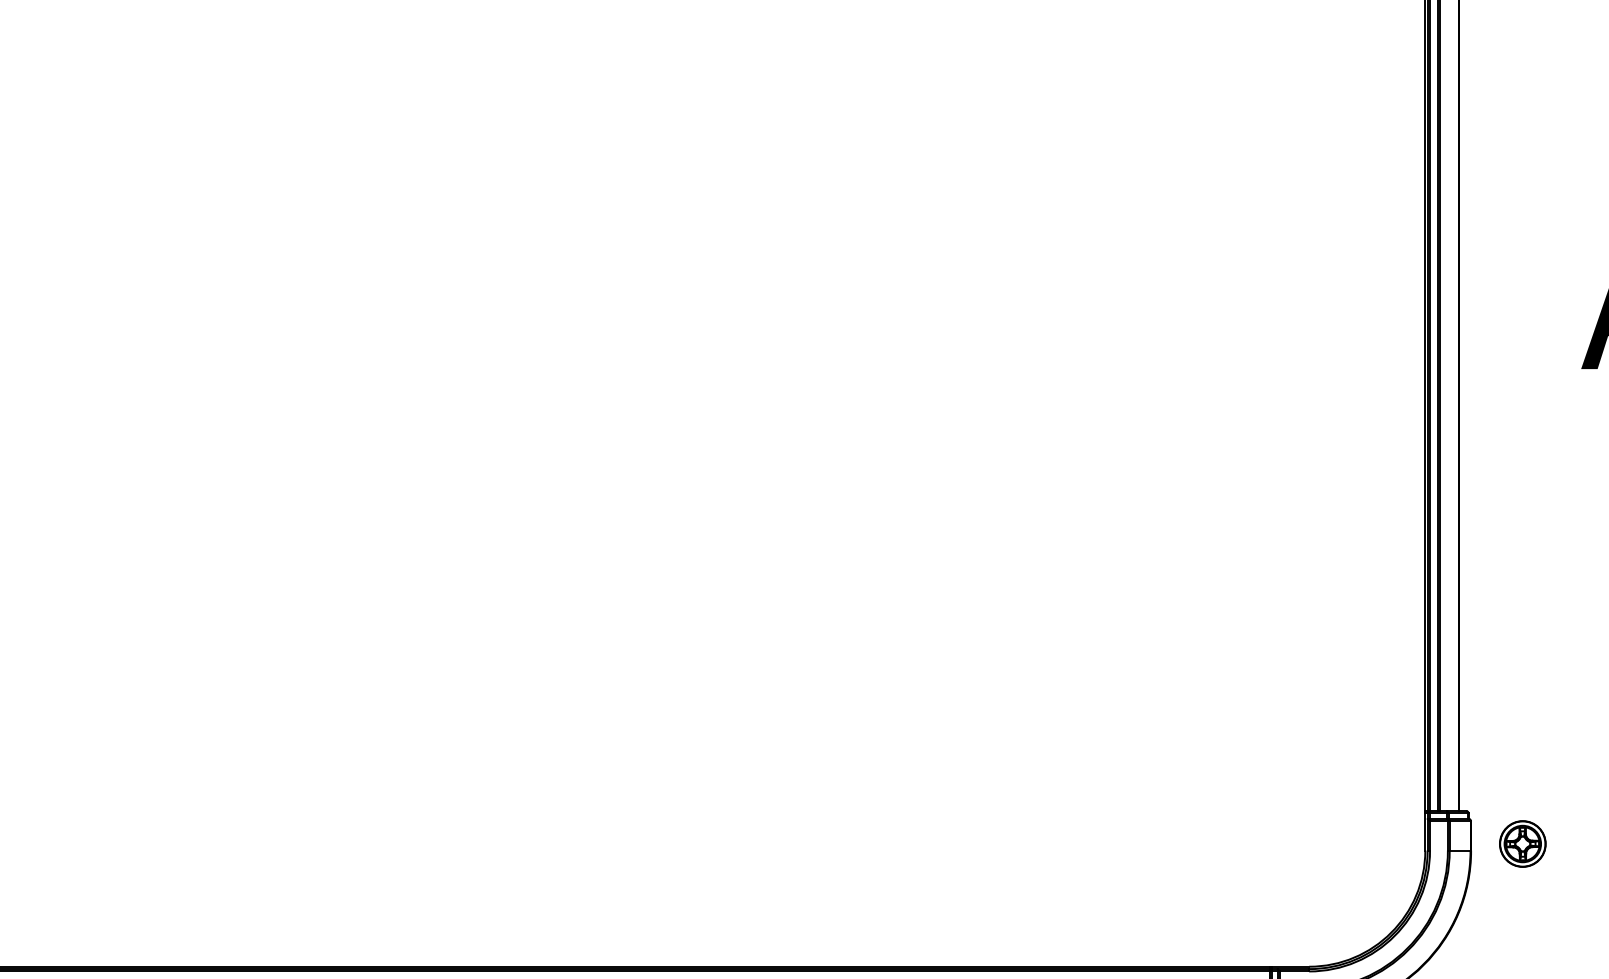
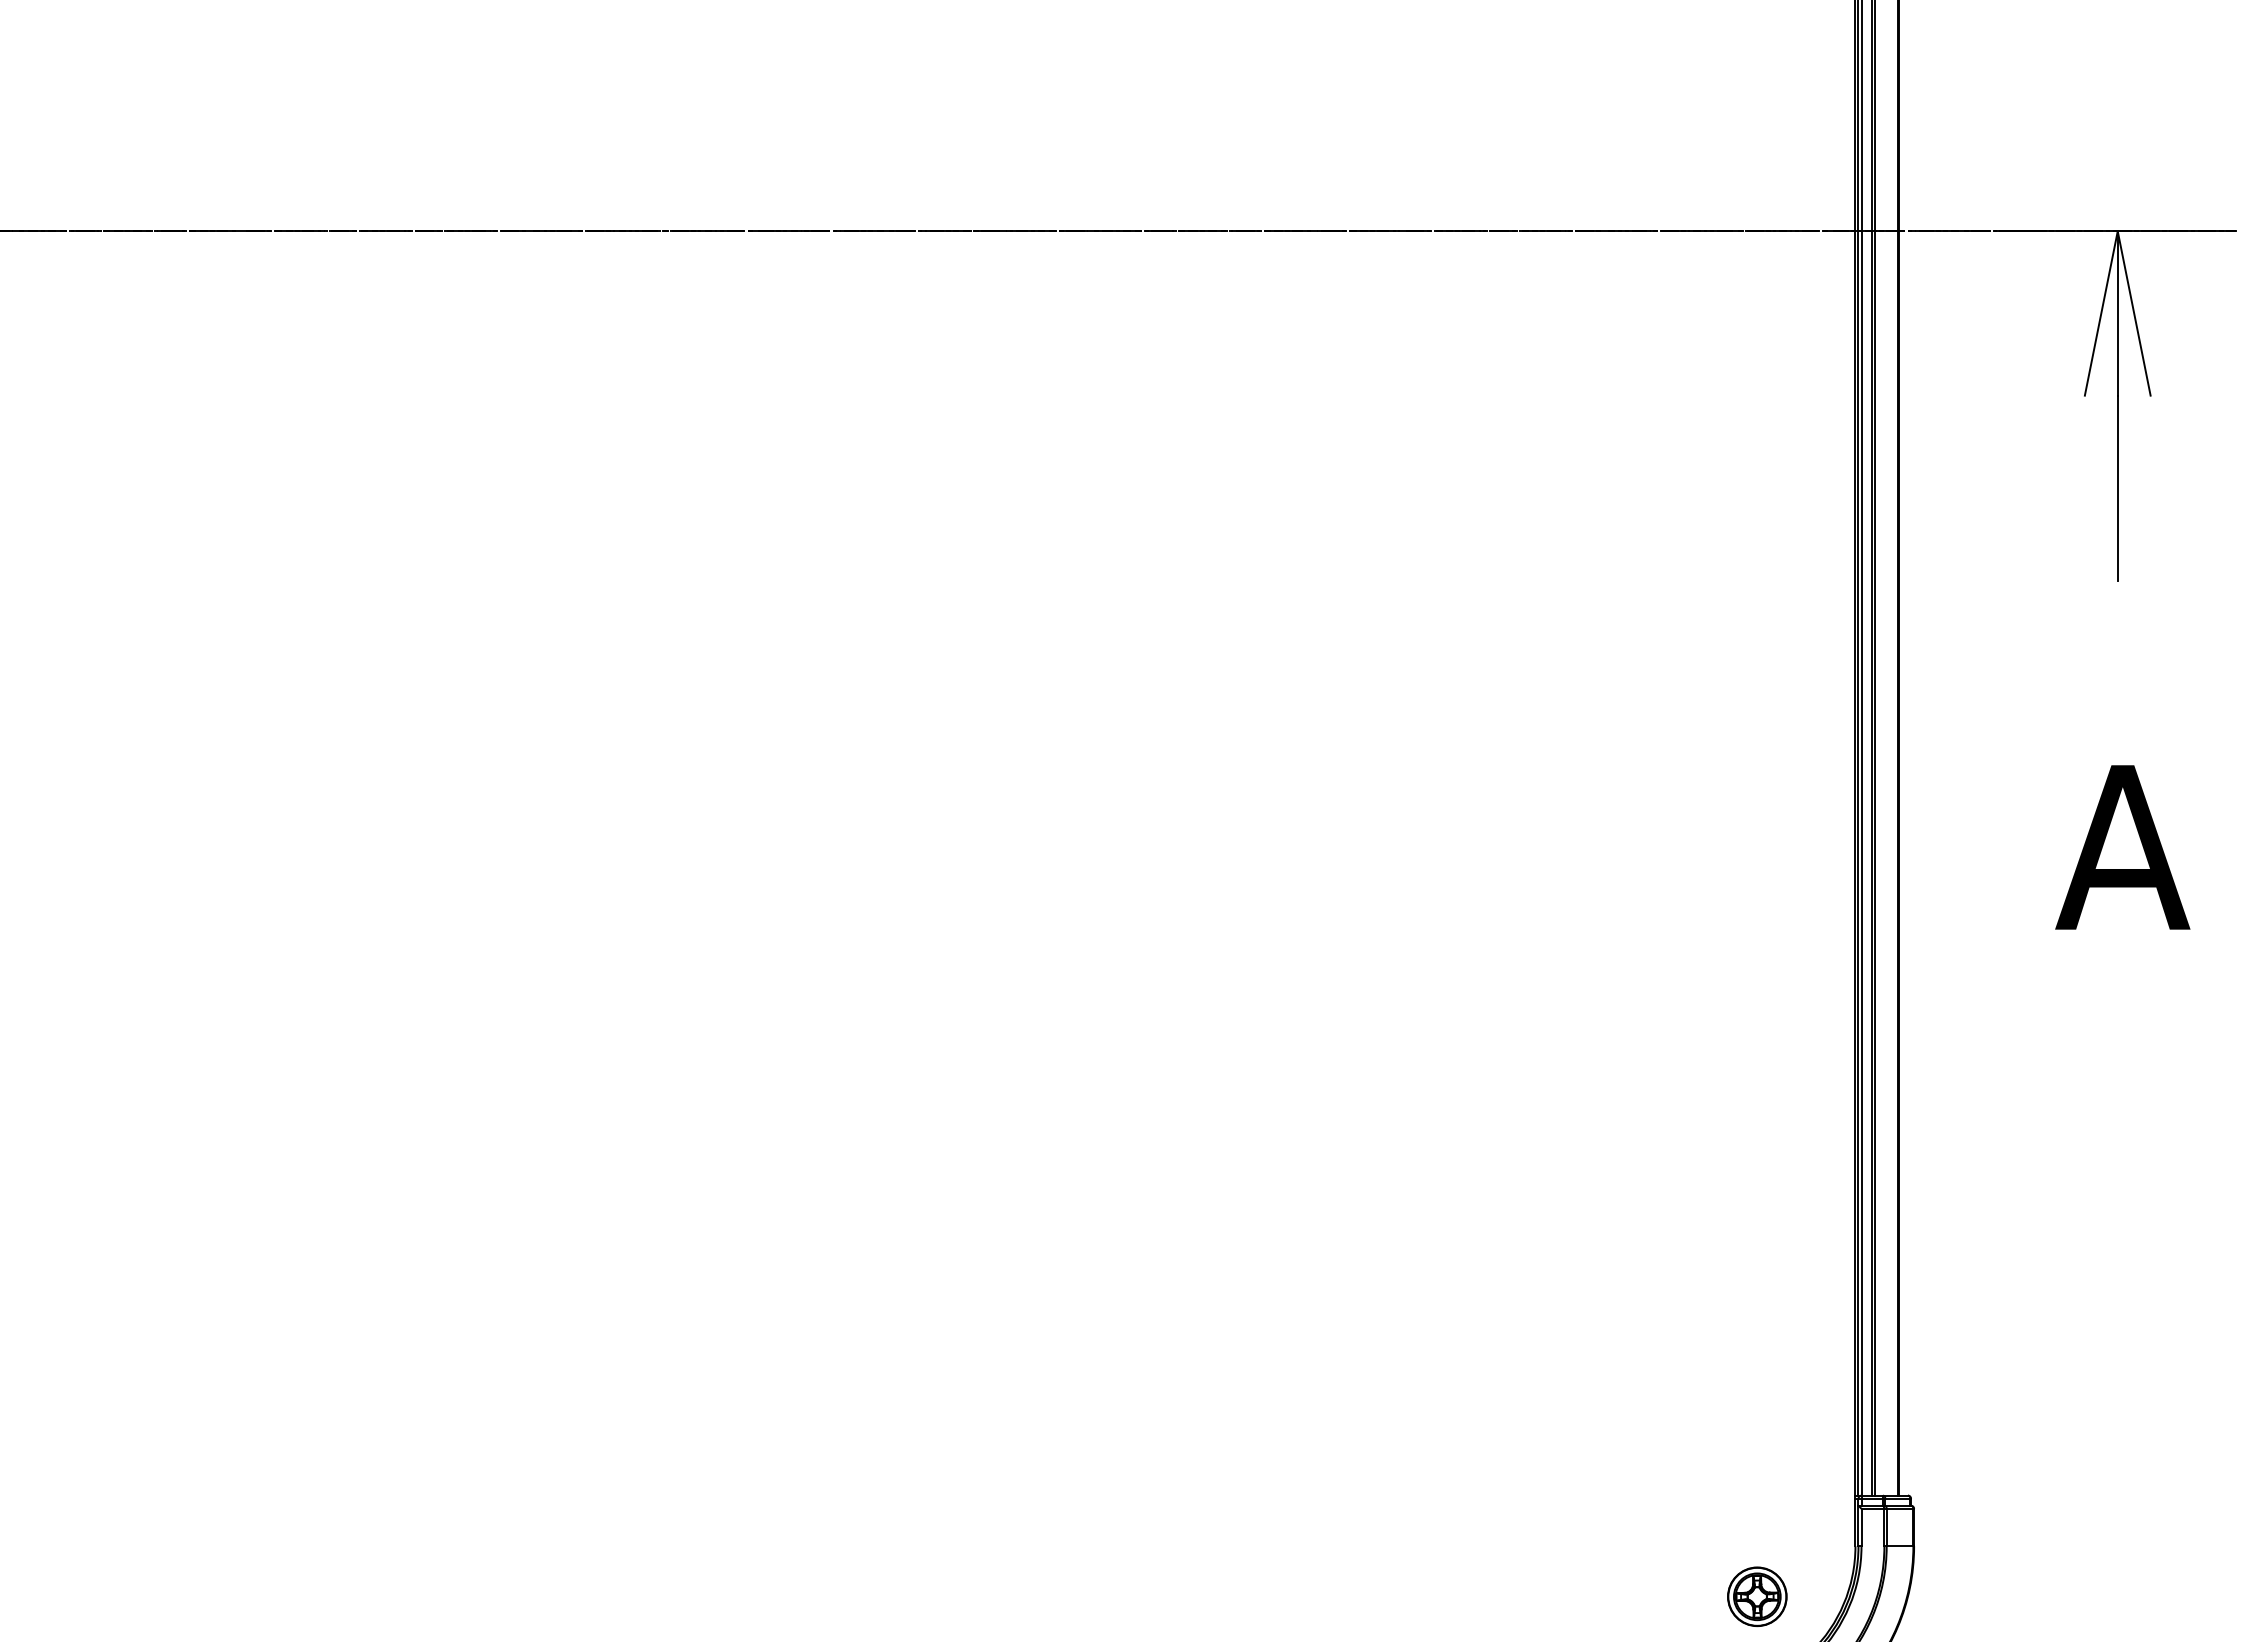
part: (1522, 843) -> (1757, 1596), moved

